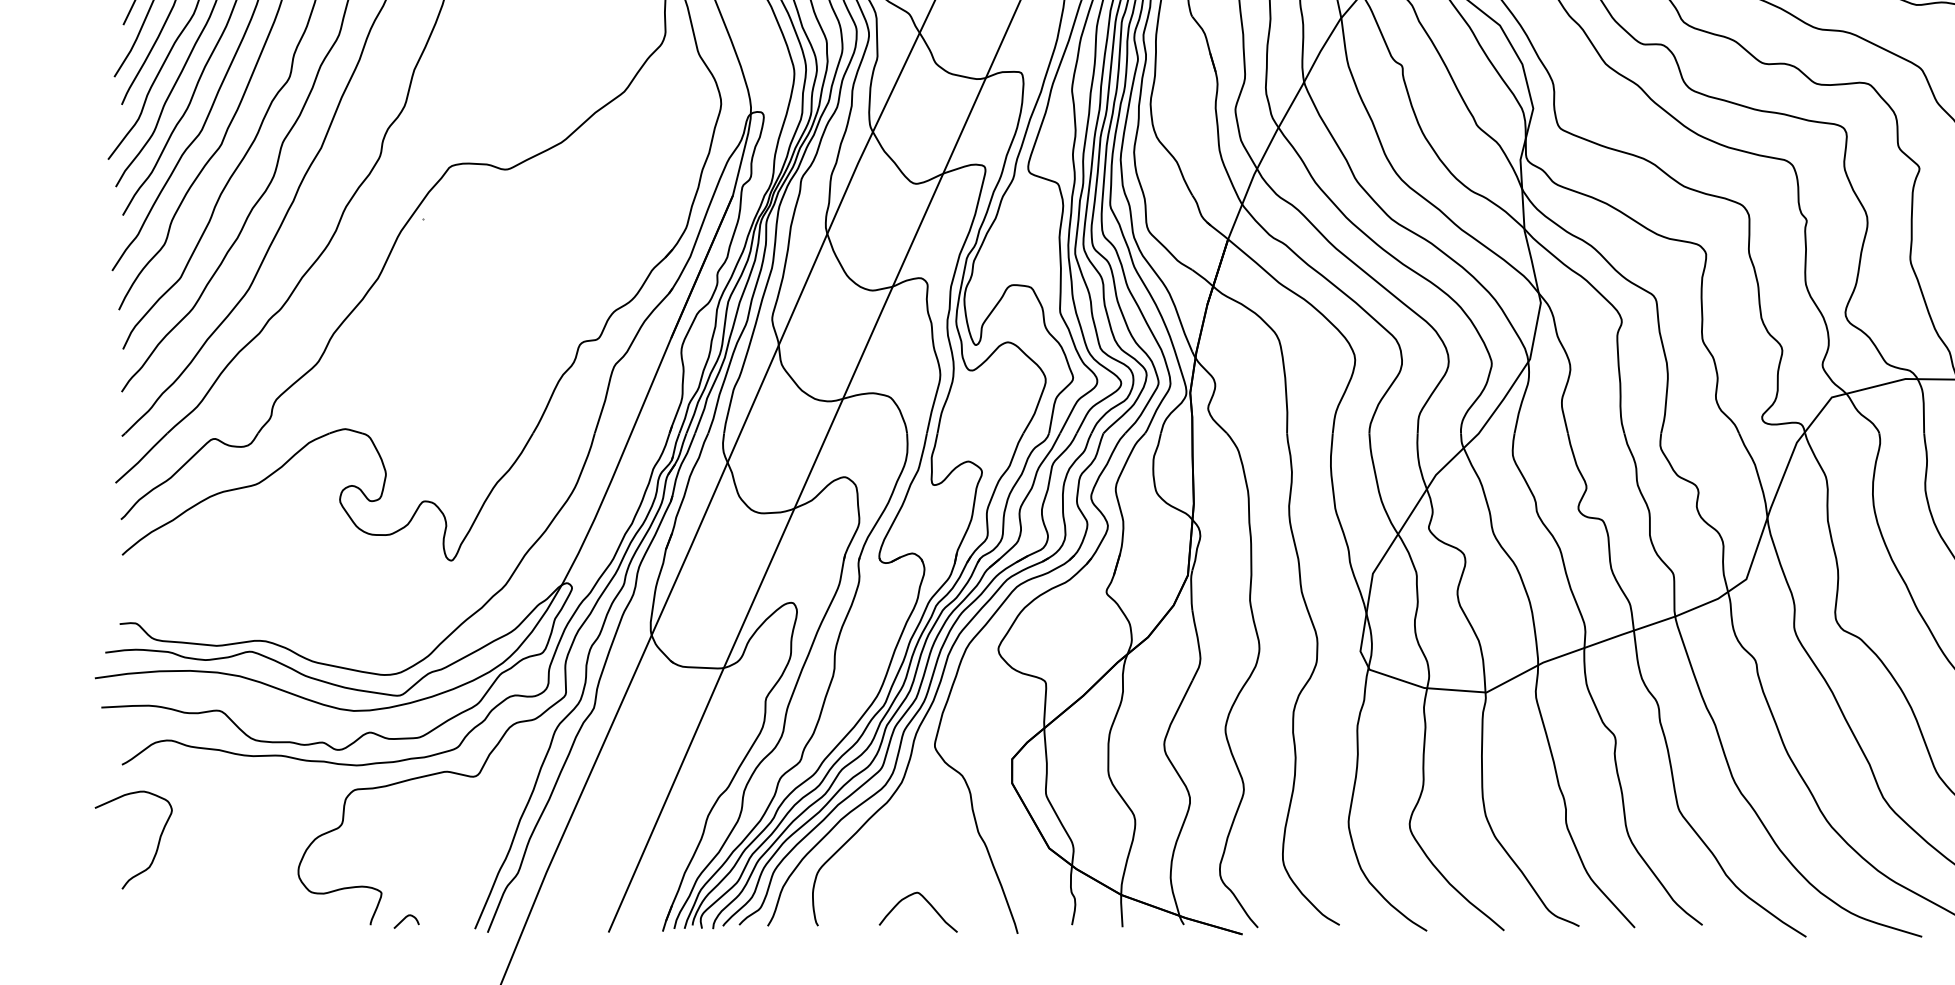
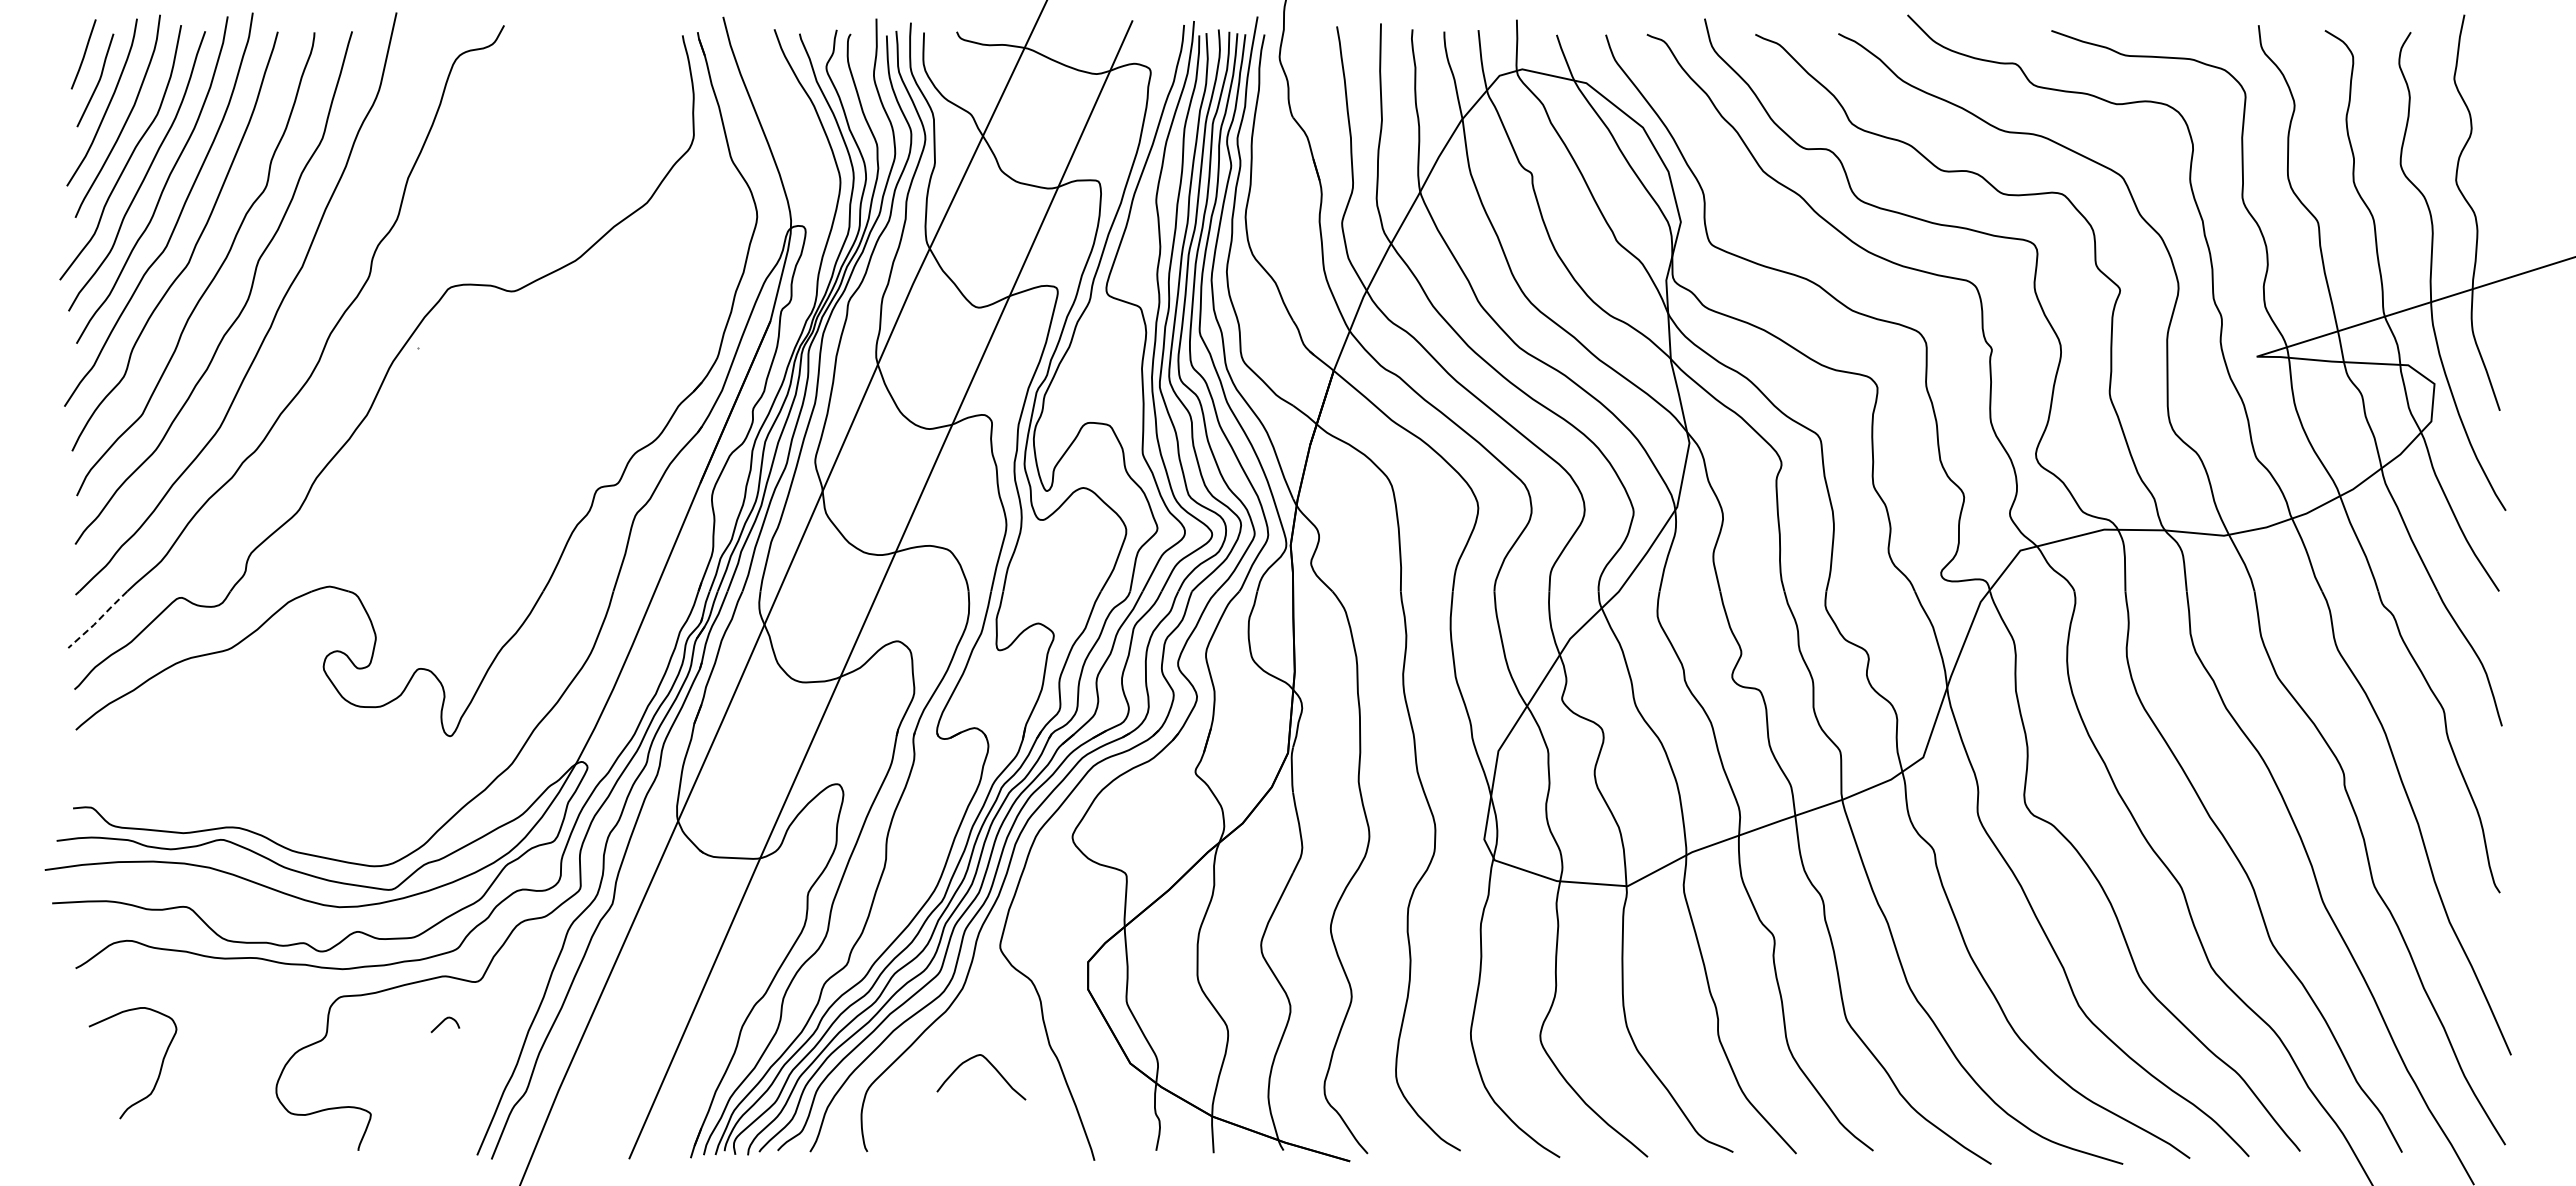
line: (142, 458) -> (98, 620), solid -> dashed
curve: (157, 846) -> (159, 1070), moved
curve: (928, 904) -> (993, 1068), moved
curve: (404, 919) -> (443, 1022), moved

